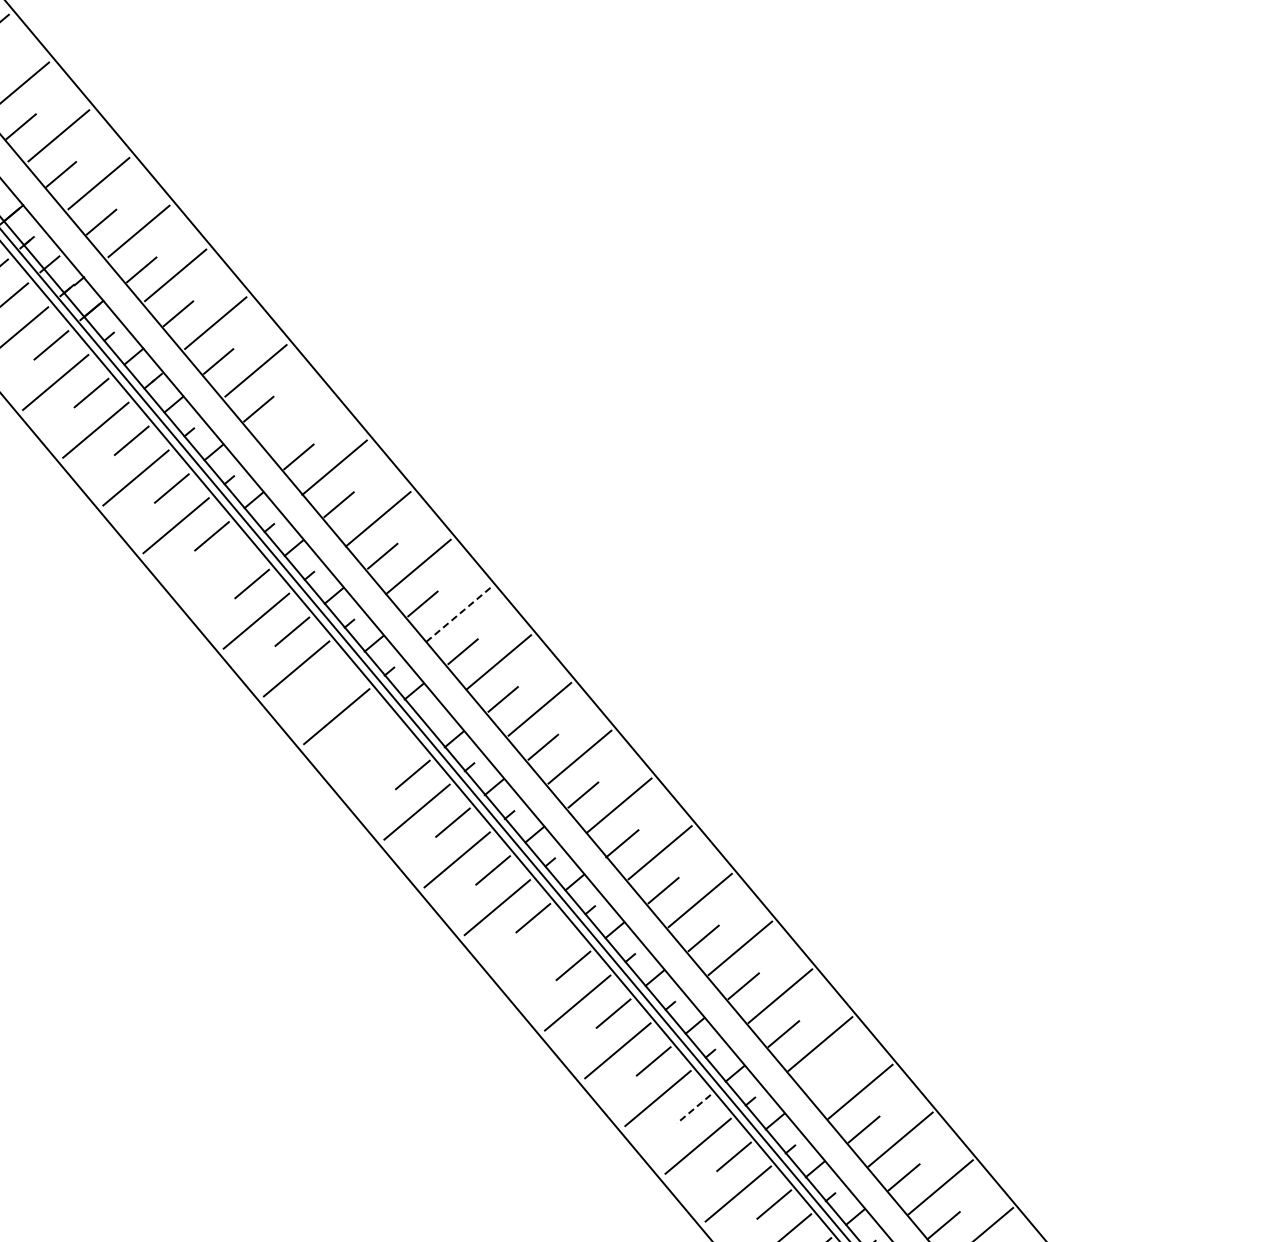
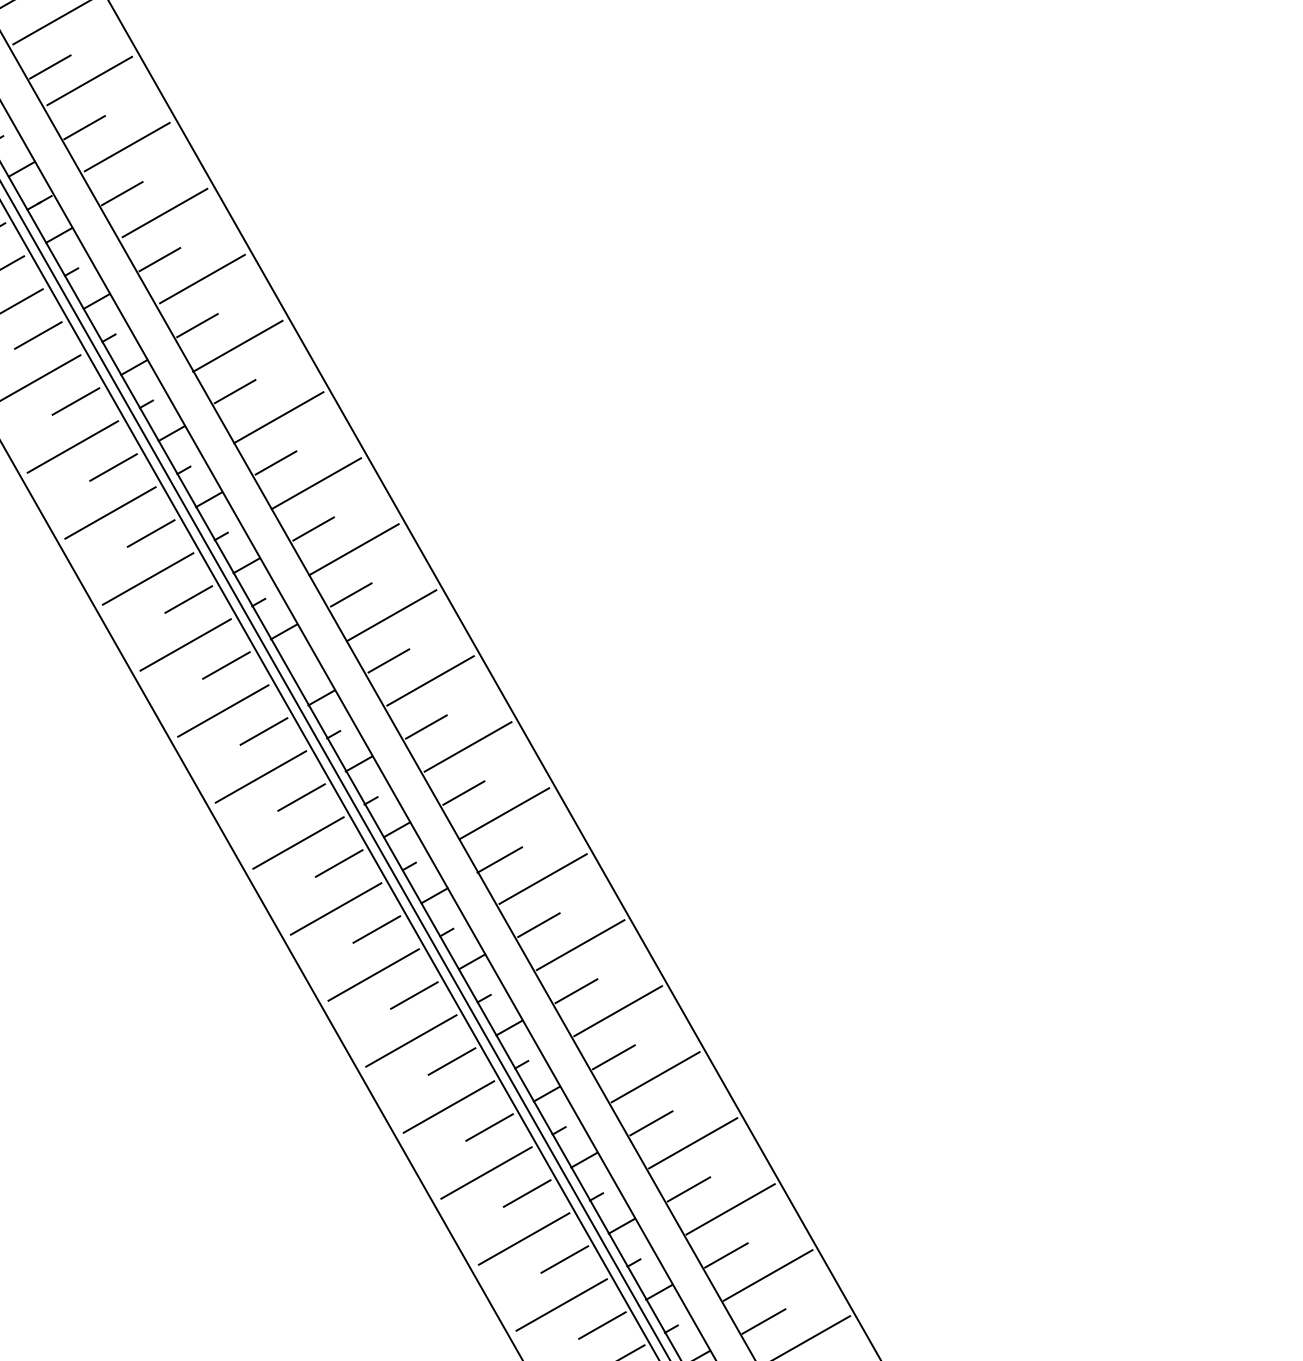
line: (295, 418) -> (201, 278), added
line: (215, 572) -> (72, 445), added
line: (458, 614) -> (353, 549), dashed -> solid
line: (332, 679) -> (188, 599), added
line: (372, 727) -> (226, 665), added
line: (376, 763) -> (223, 709), added
line: (537, 954) -> (373, 973), added
line: (823, 1081) -> (688, 1188), added
line: (693, 1109) -> (526, 1193), dashed -> solid

